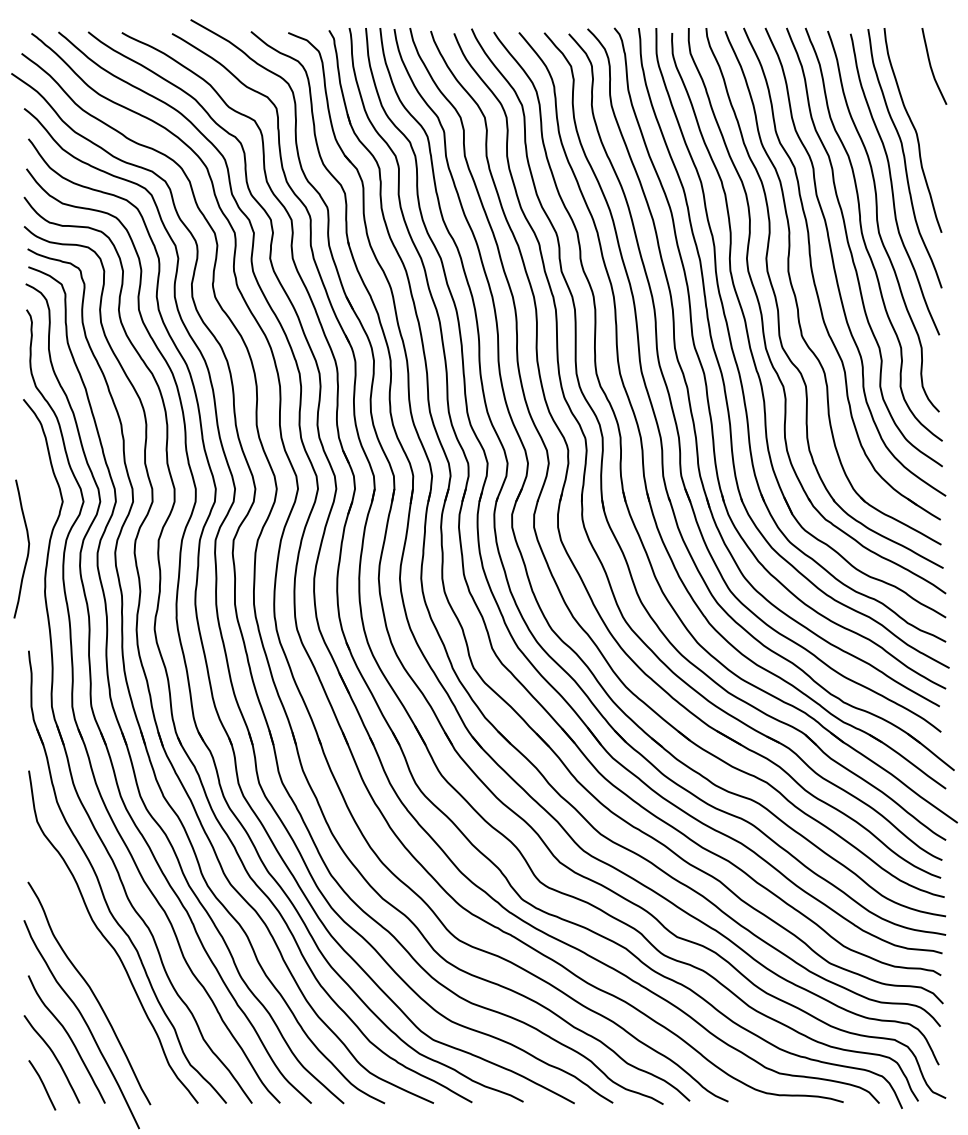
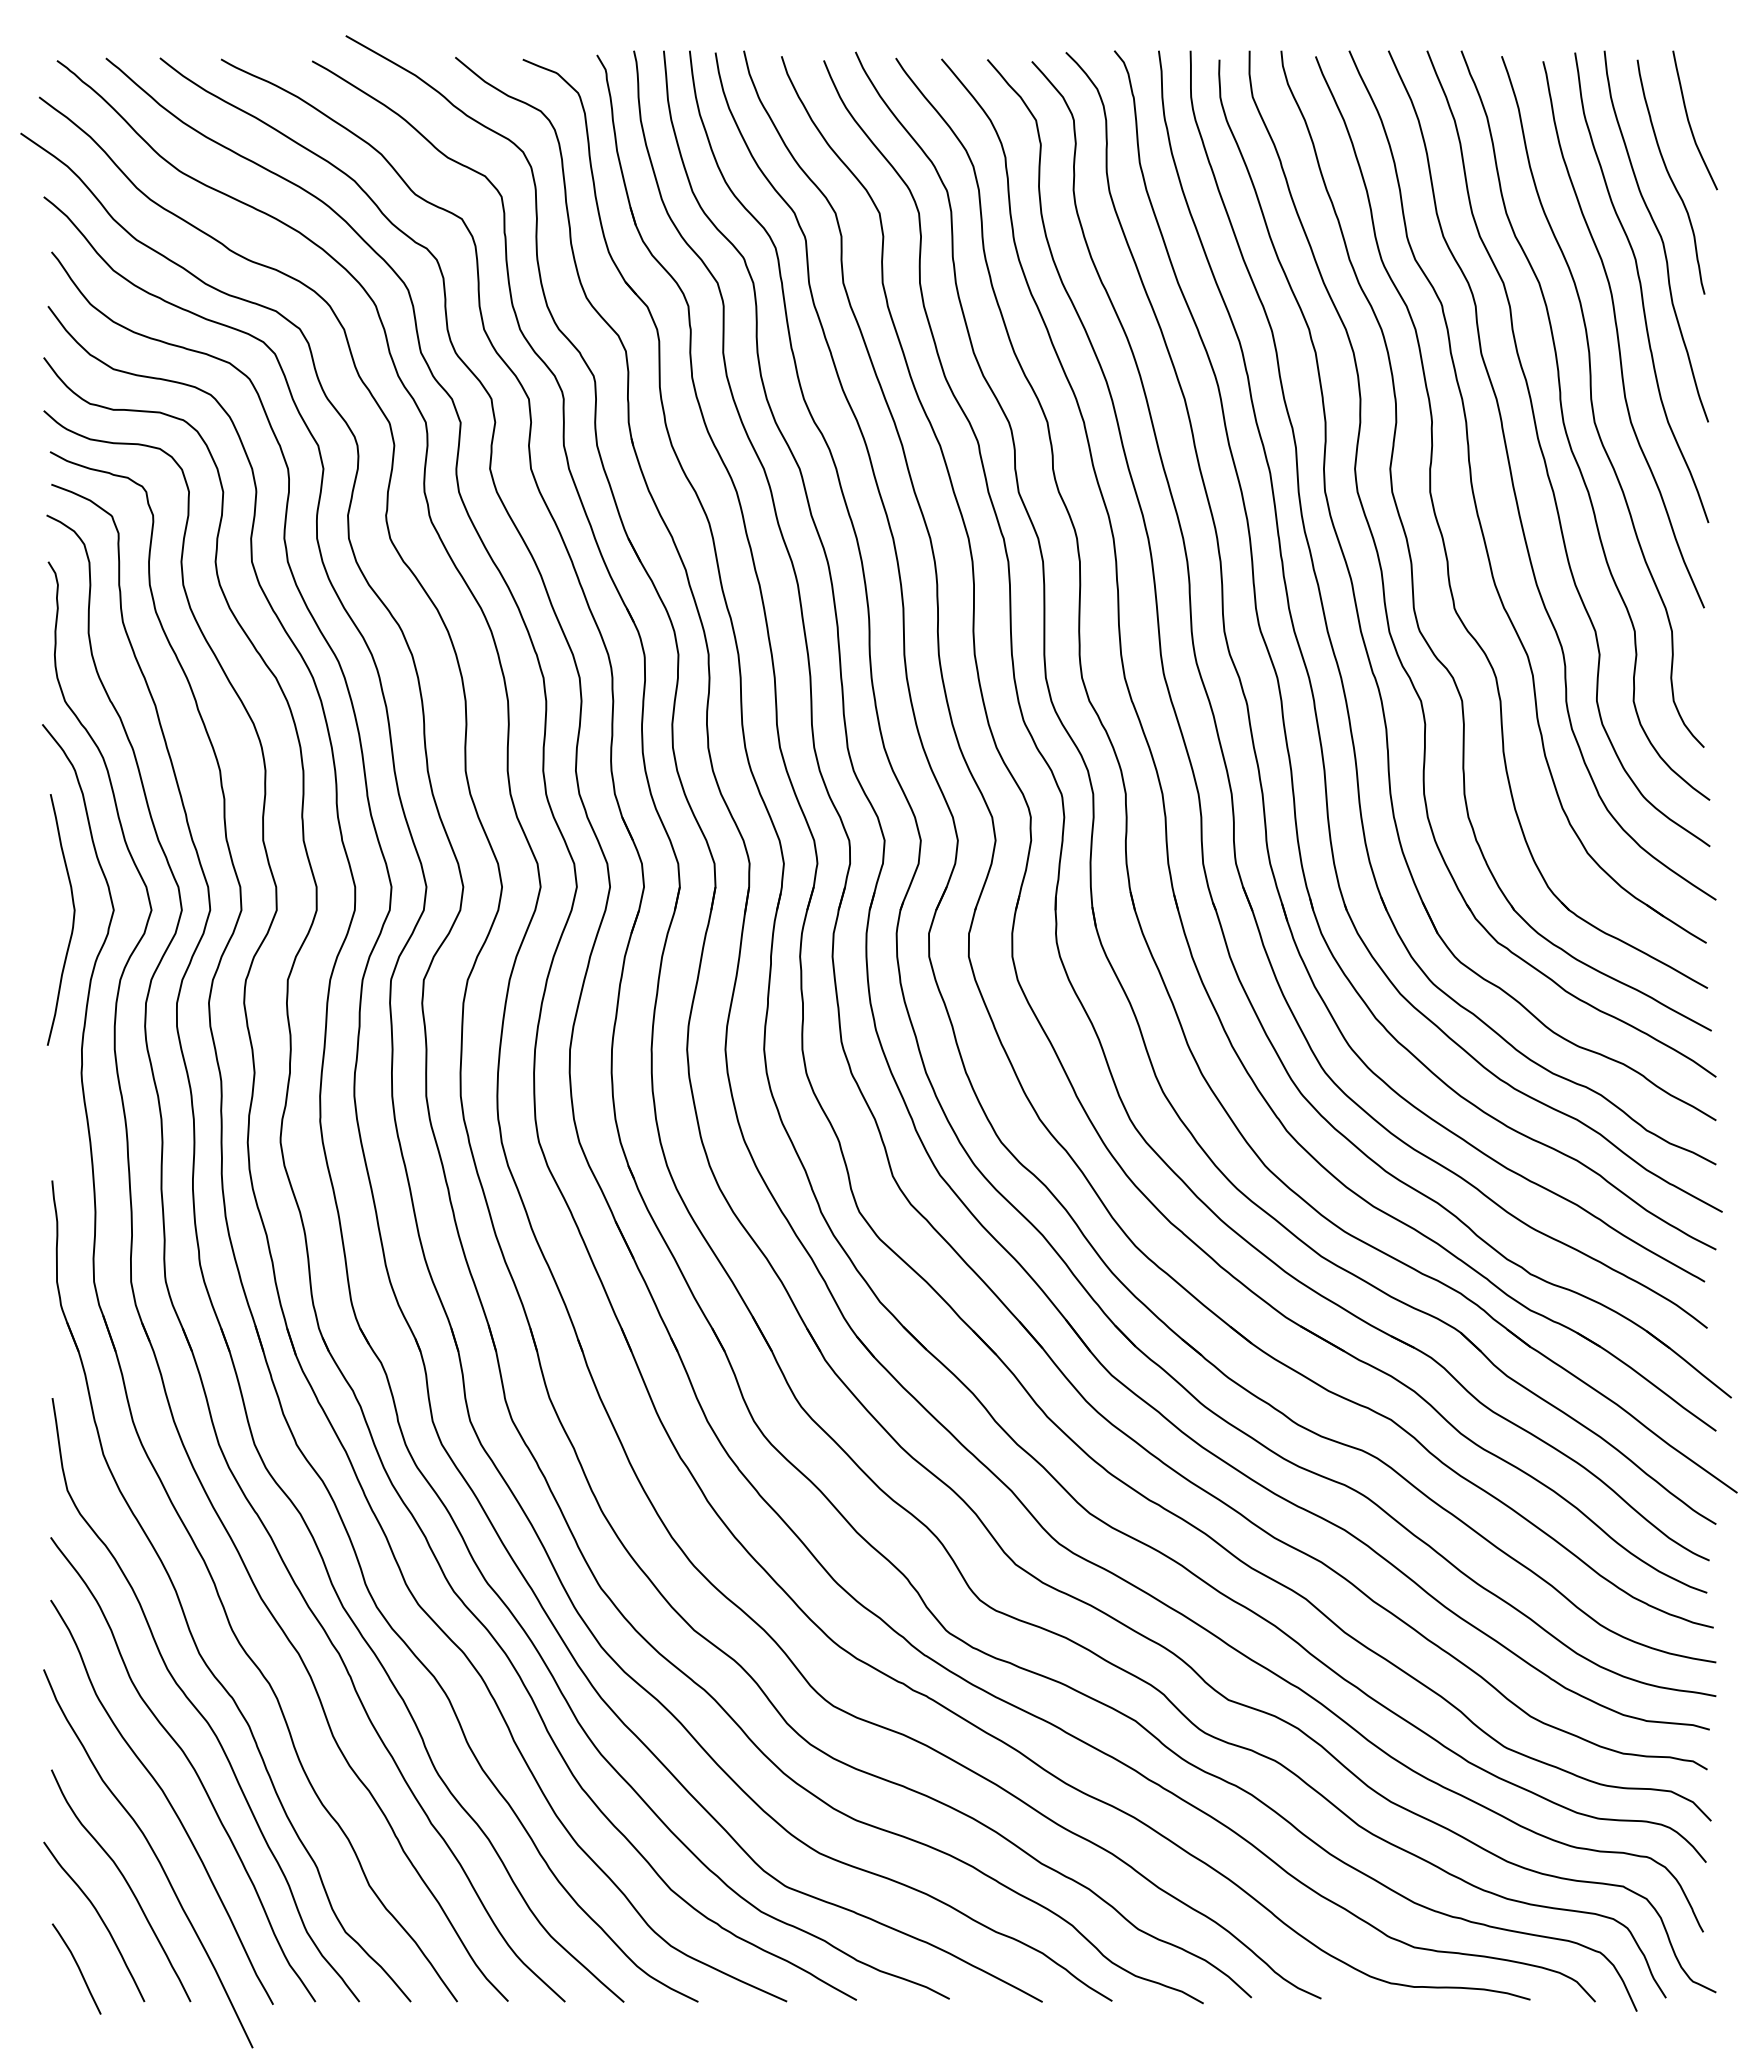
curve: (920, 97) -> (1669, 176), added
curve: (27, 548) -> (71, 918), moved
curve: (104, 973) -> (189, 1766), added

